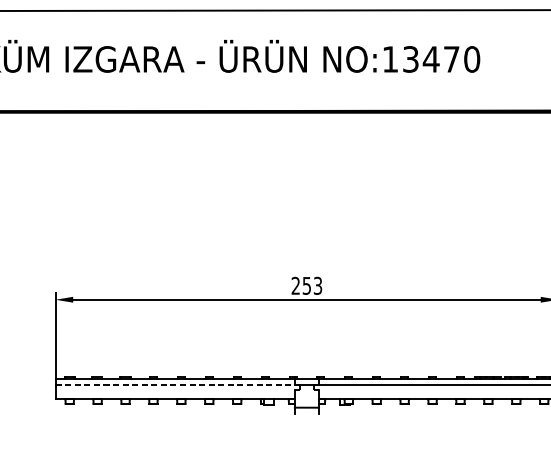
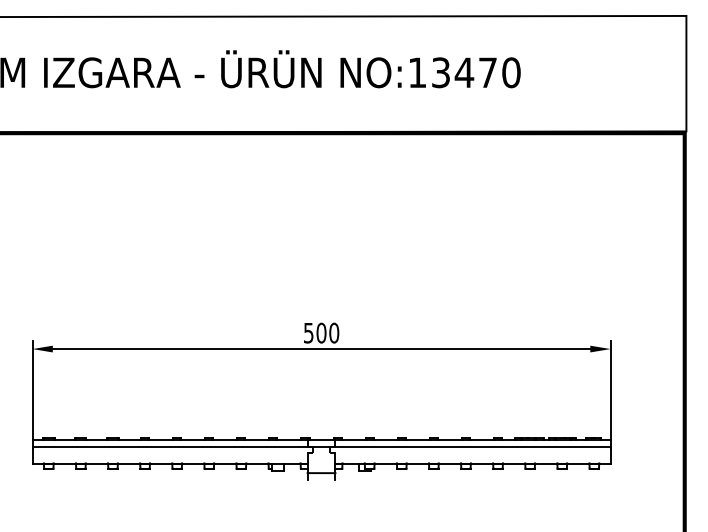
text: (306, 285) -> (321, 332), 253 -> 500
line: (175, 385) -> (170, 447), dashed -> solid

